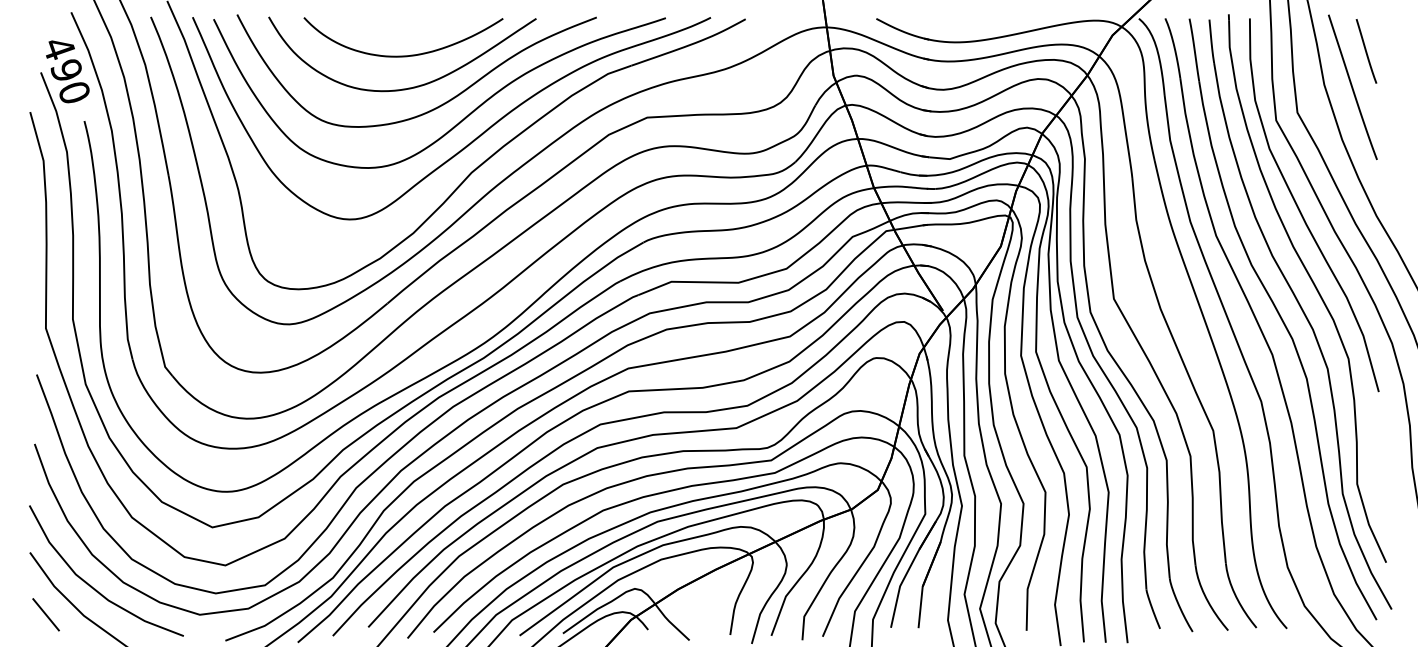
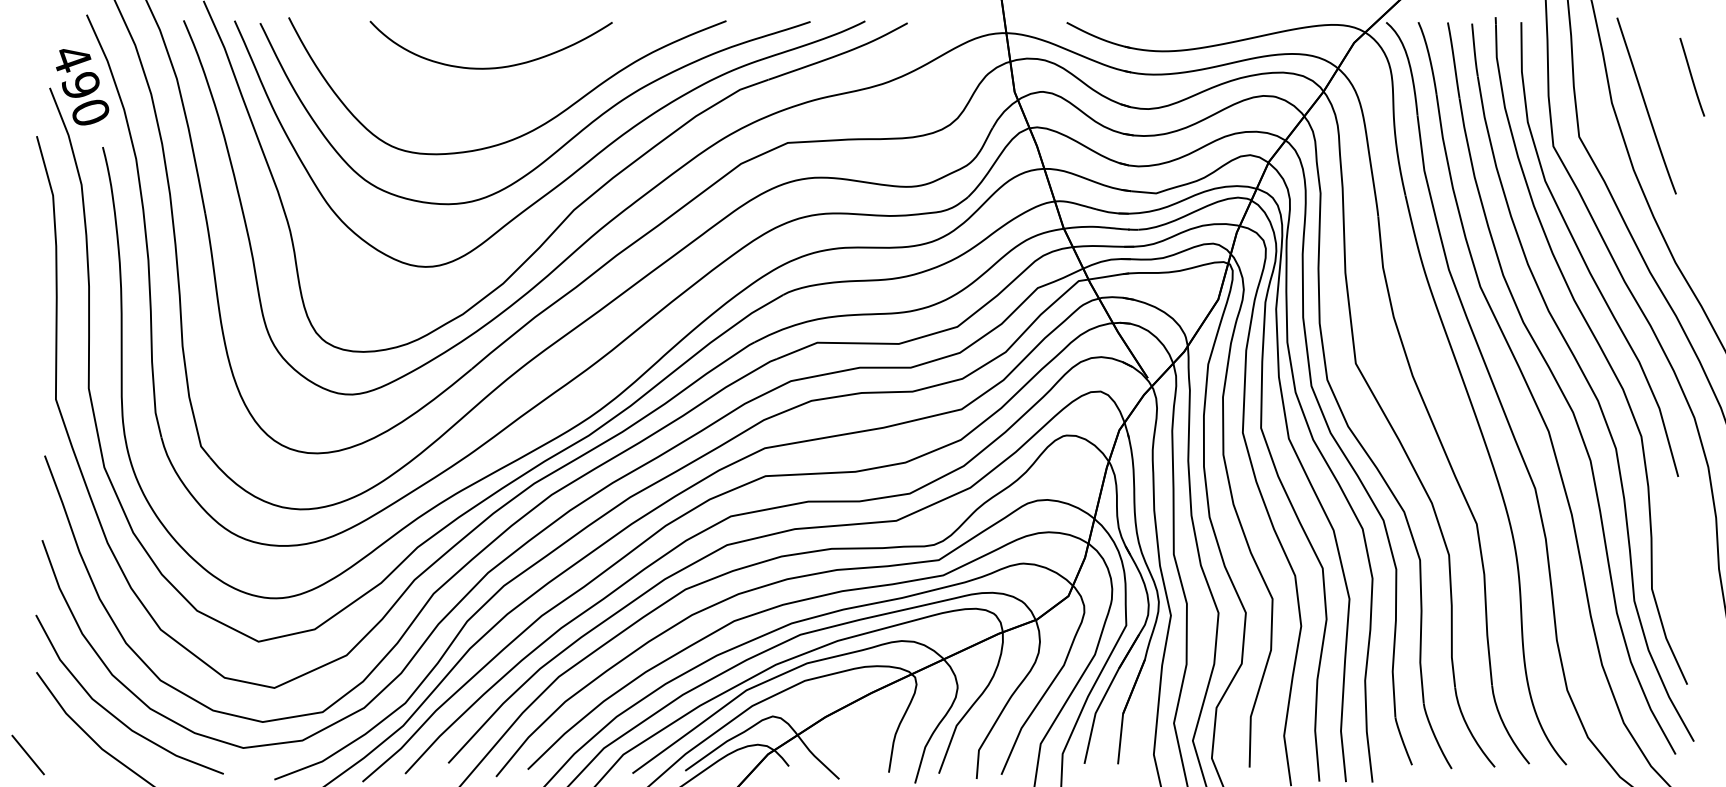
line: (1366, 50) -> (1692, 76), moved
curve: (408, 87) -> (497, 106), removed
line: (45, 614) -> (27, 754), moved

